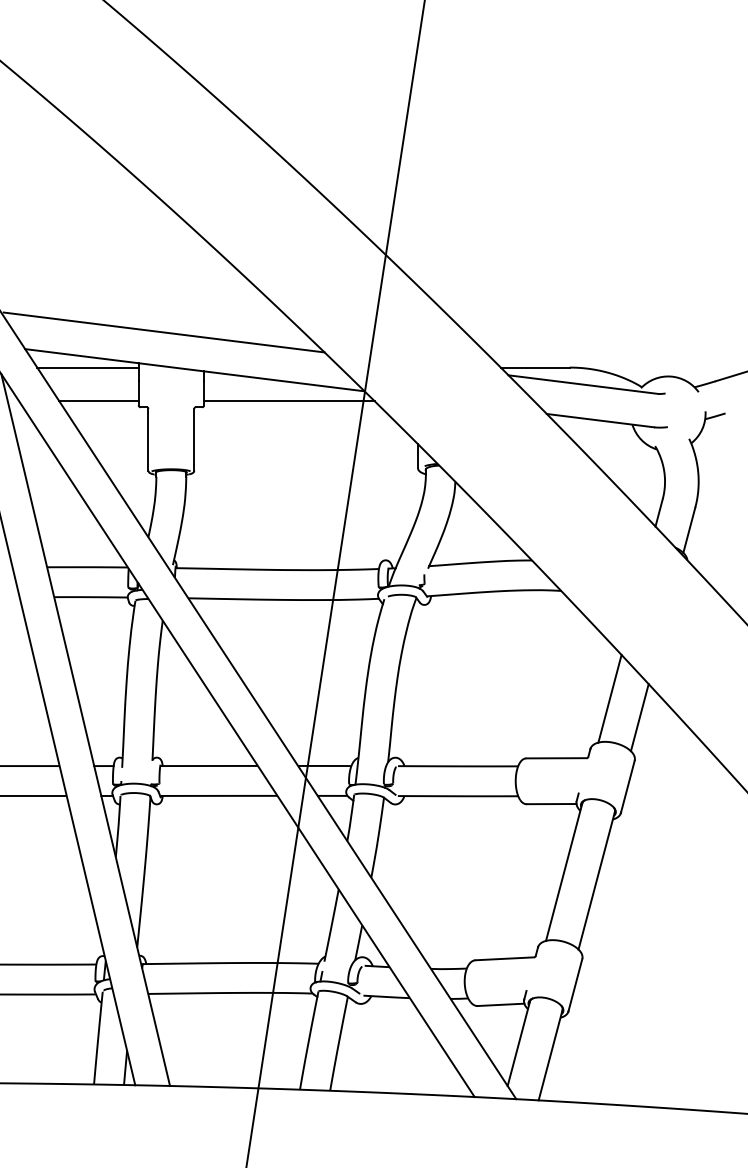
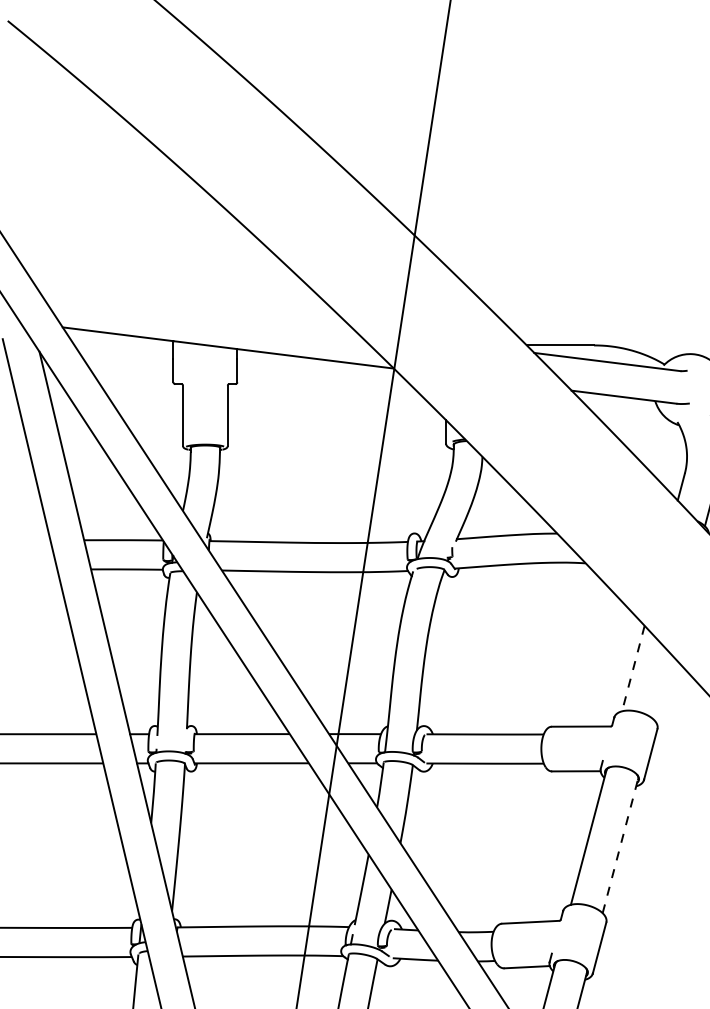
line: (163, 332) -> (197, 311), removed
line: (87, 367) -> (123, 345), removed
line: (98, 401) -> (134, 378), removed
line: (289, 401) -> (320, 378), removed
line: (609, 699) -> (632, 669), solid -> dashed
line: (639, 717) -> (662, 686), removed
line: (596, 880) -> (620, 845), solid -> dashed

